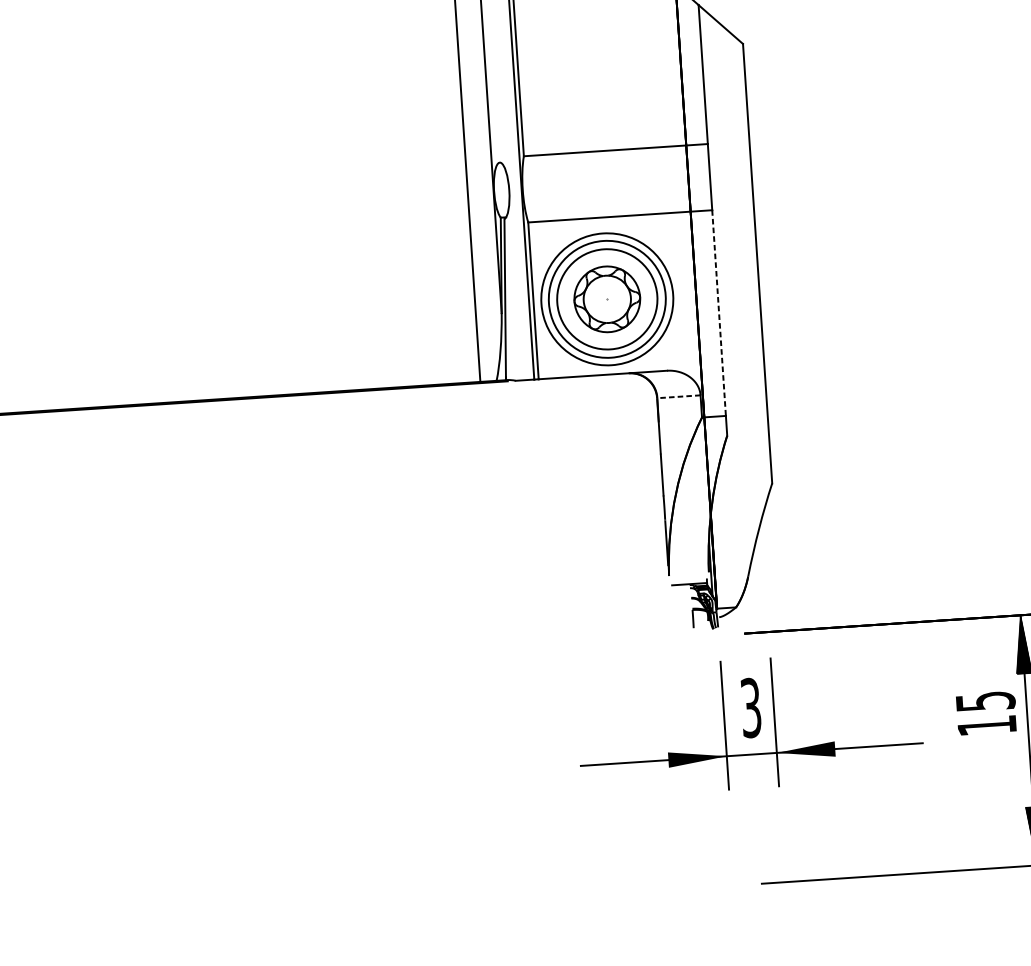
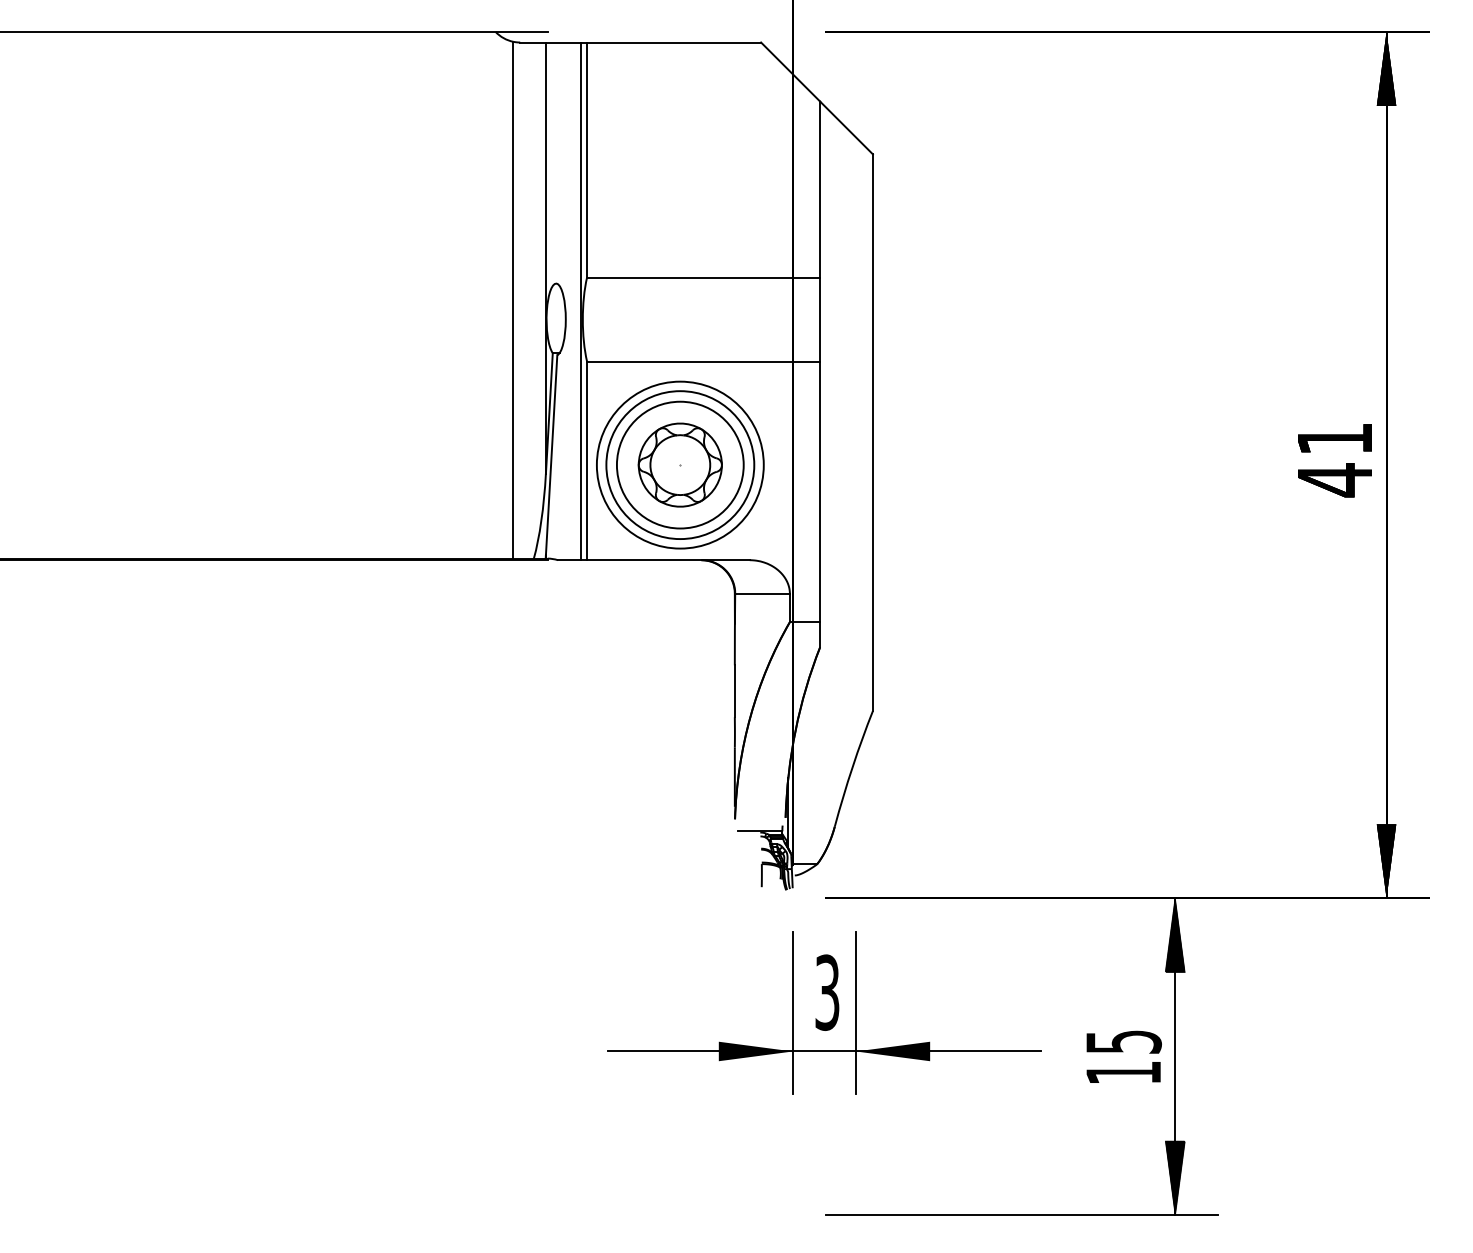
line: (719, 313) -> (820, 492), dashed -> solid
line: (678, 397) -> (762, 594), dashed -> solid
text: (986, 712) -> (1123, 1056), moved

